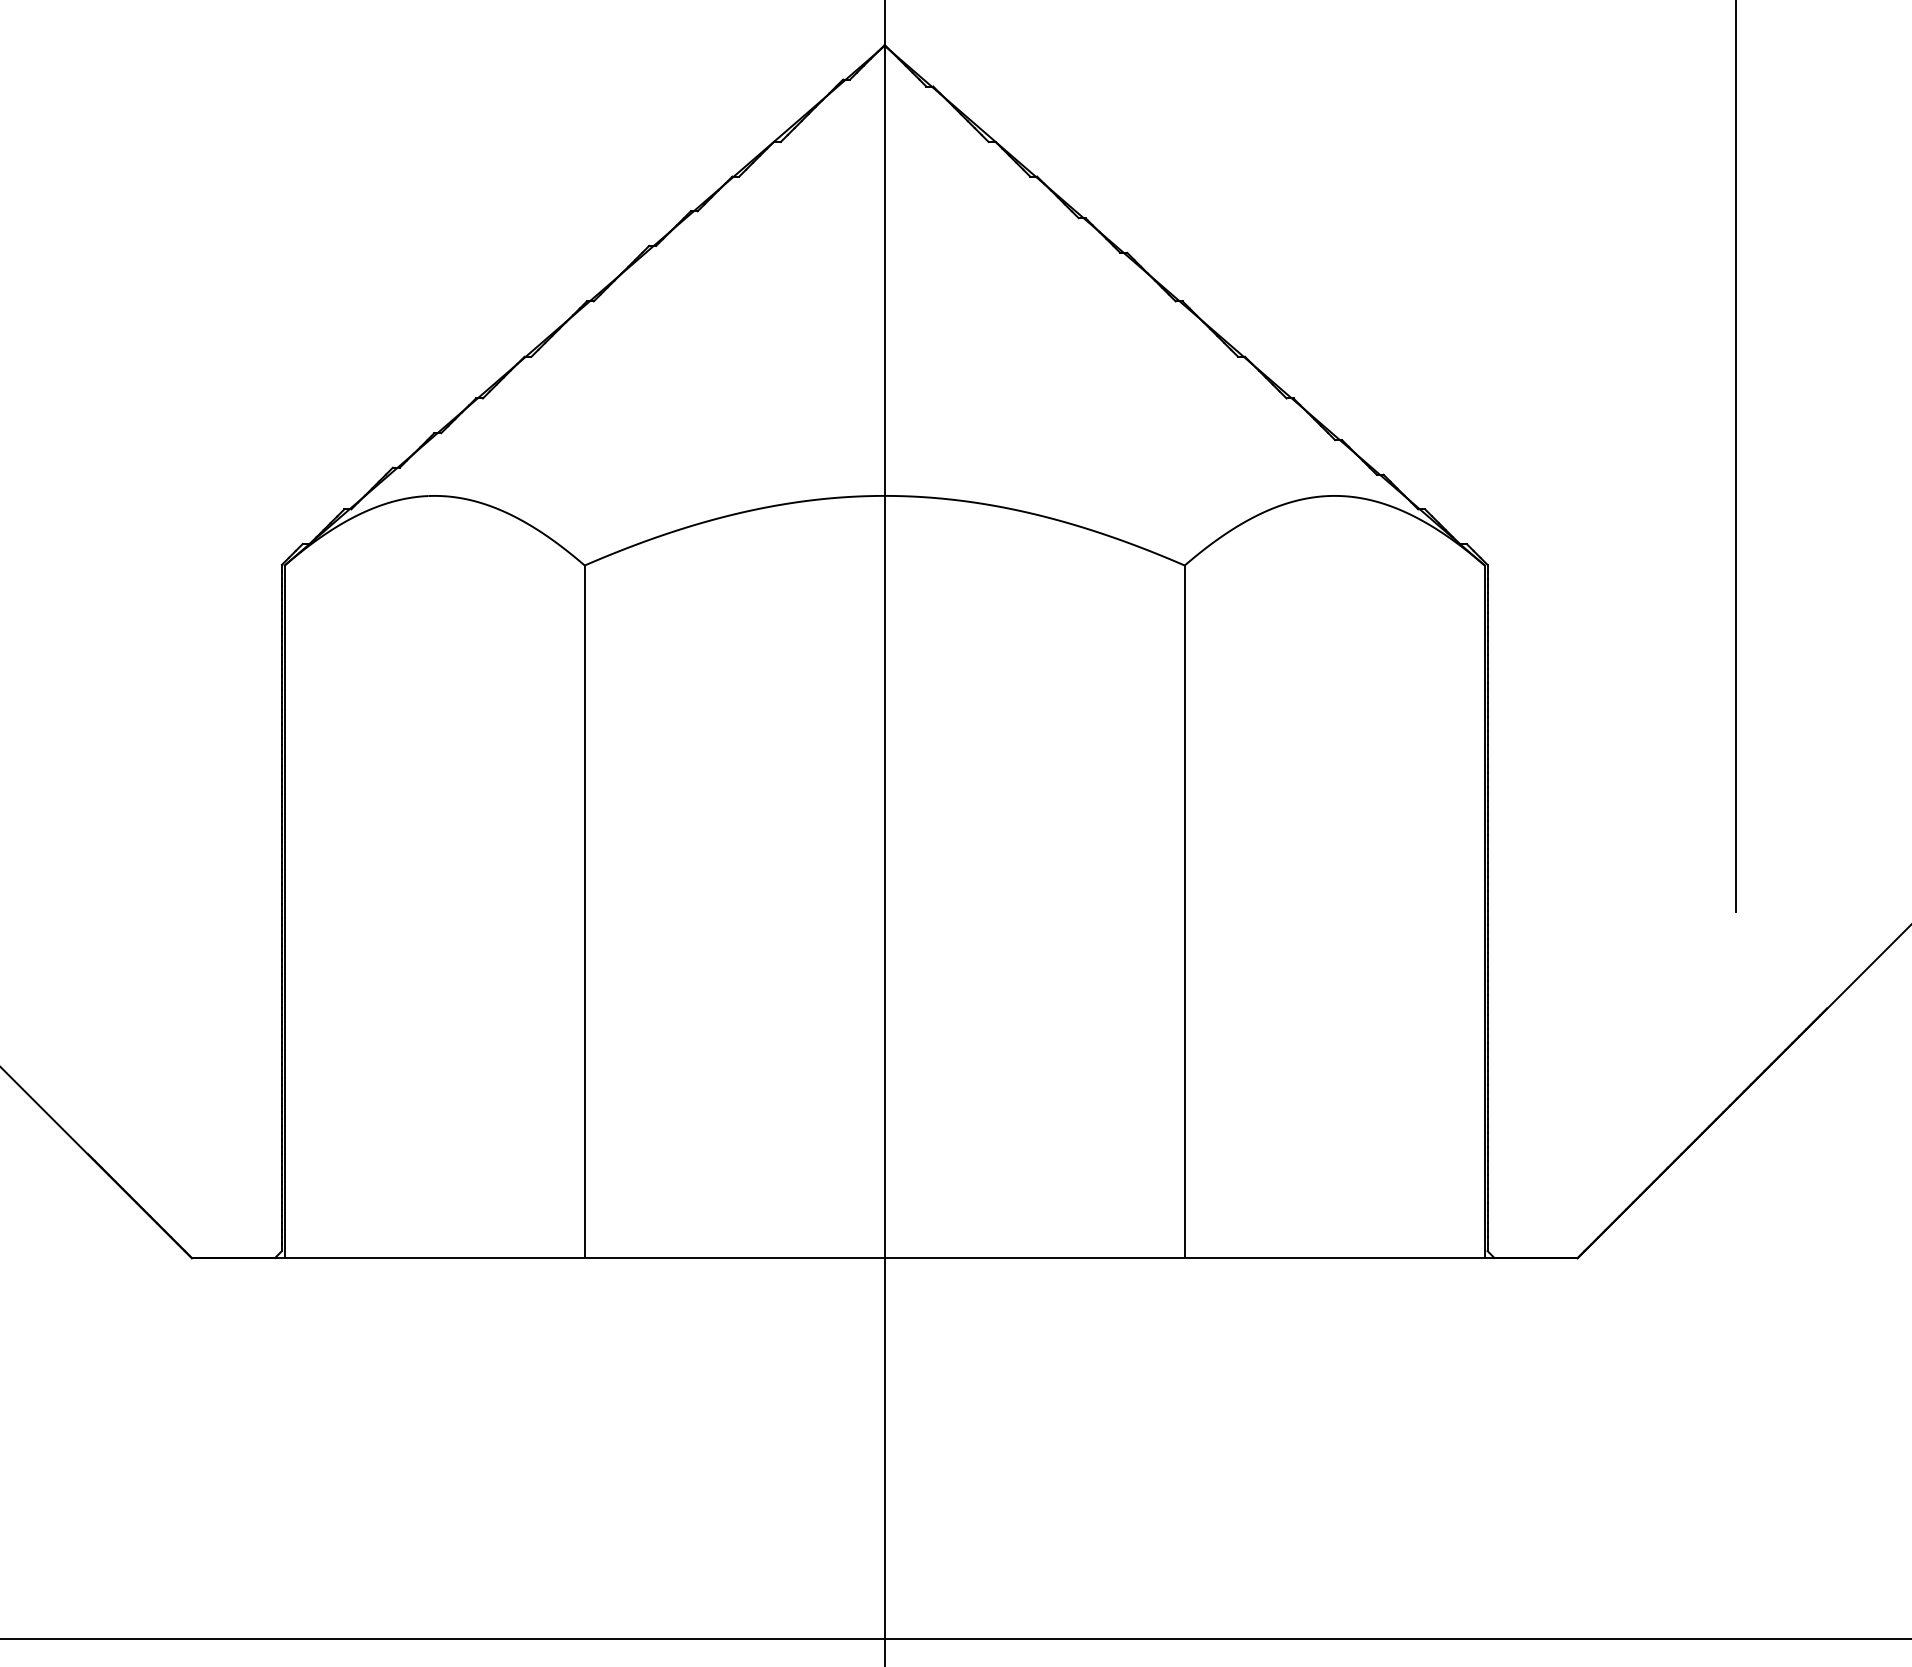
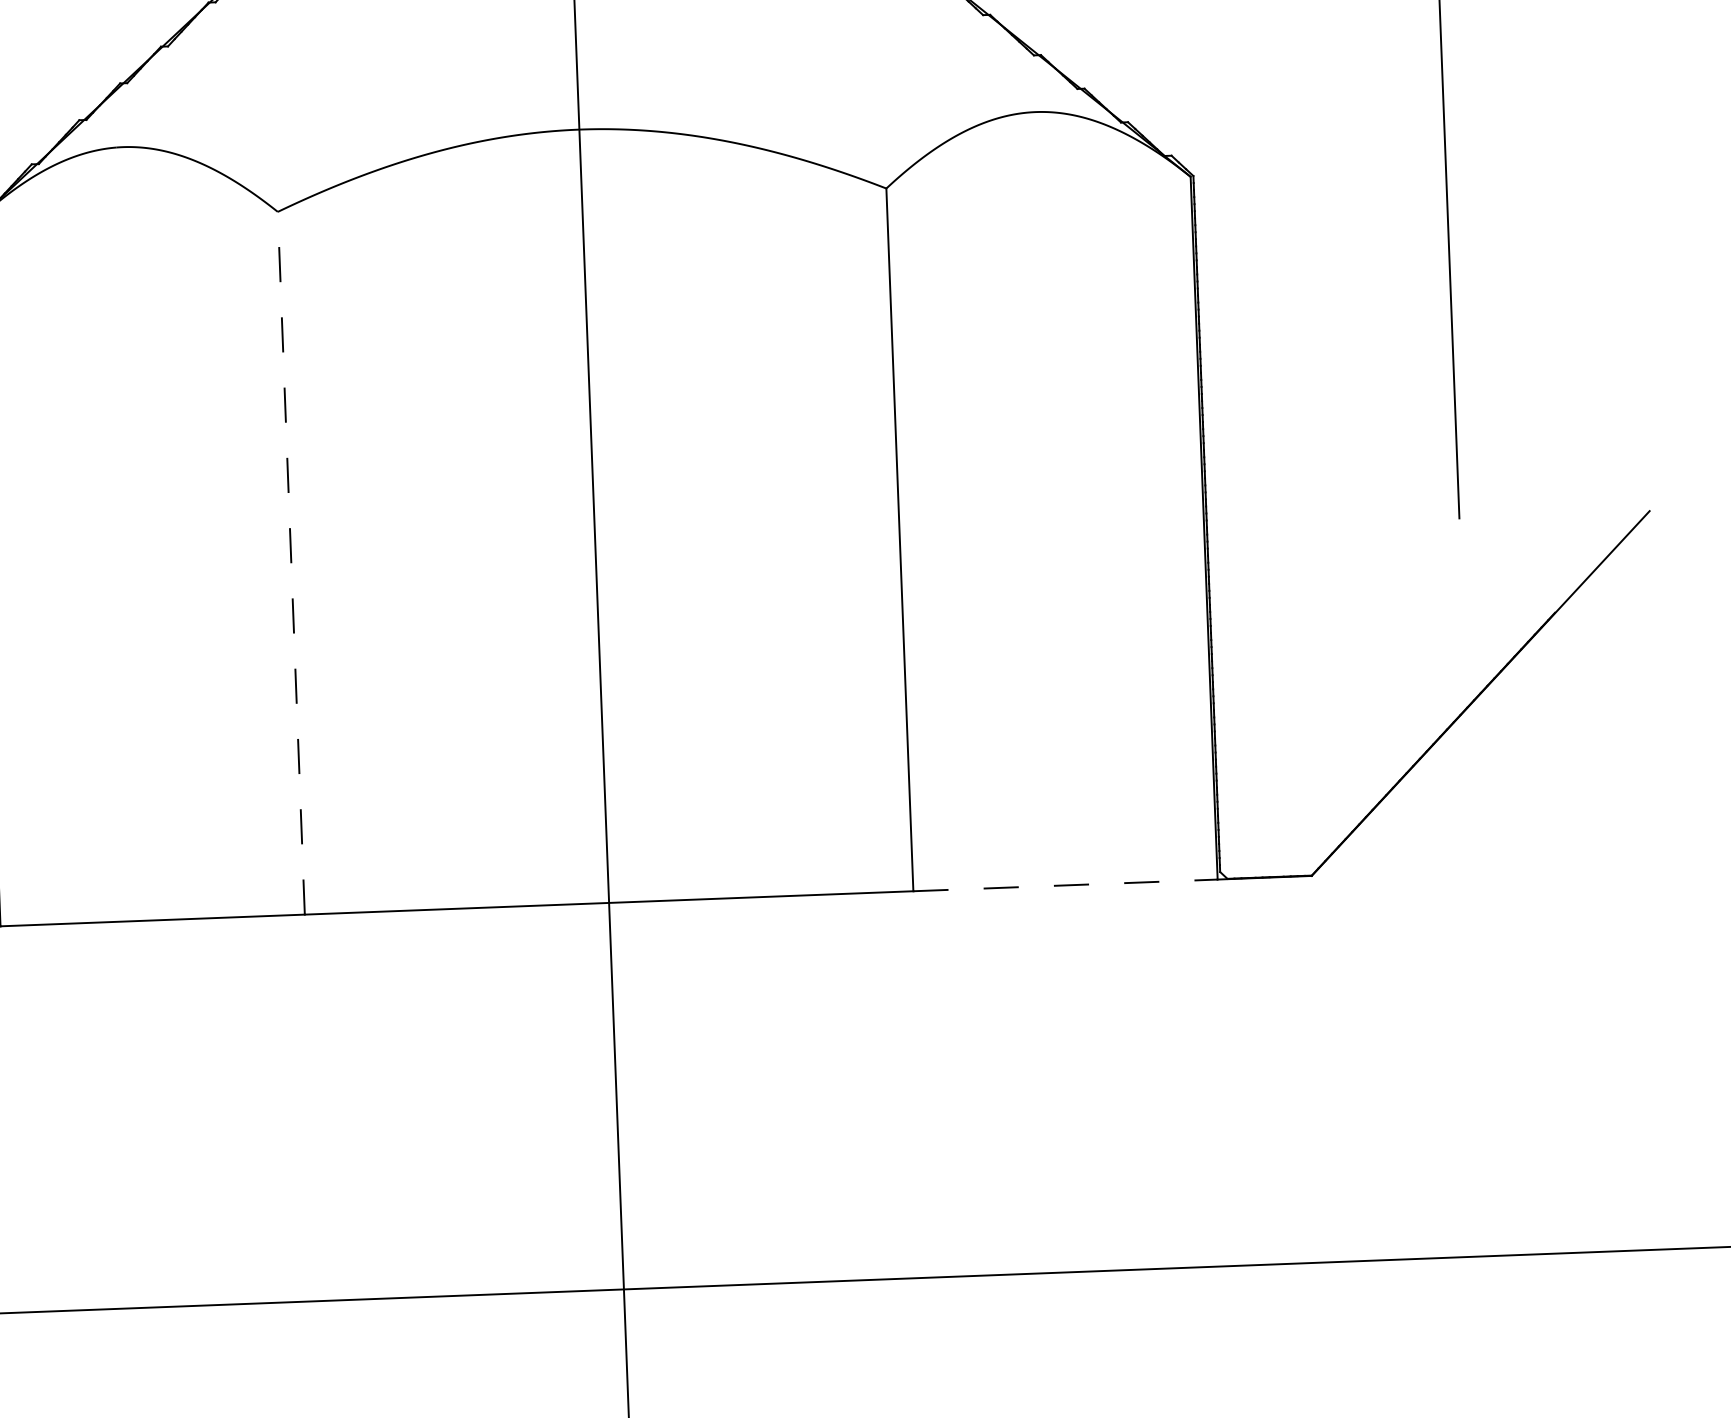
line: (584, 911) -> (291, 562), solid -> dashed
line: (1334, 1258) -> (1065, 885), solid -> dashed

